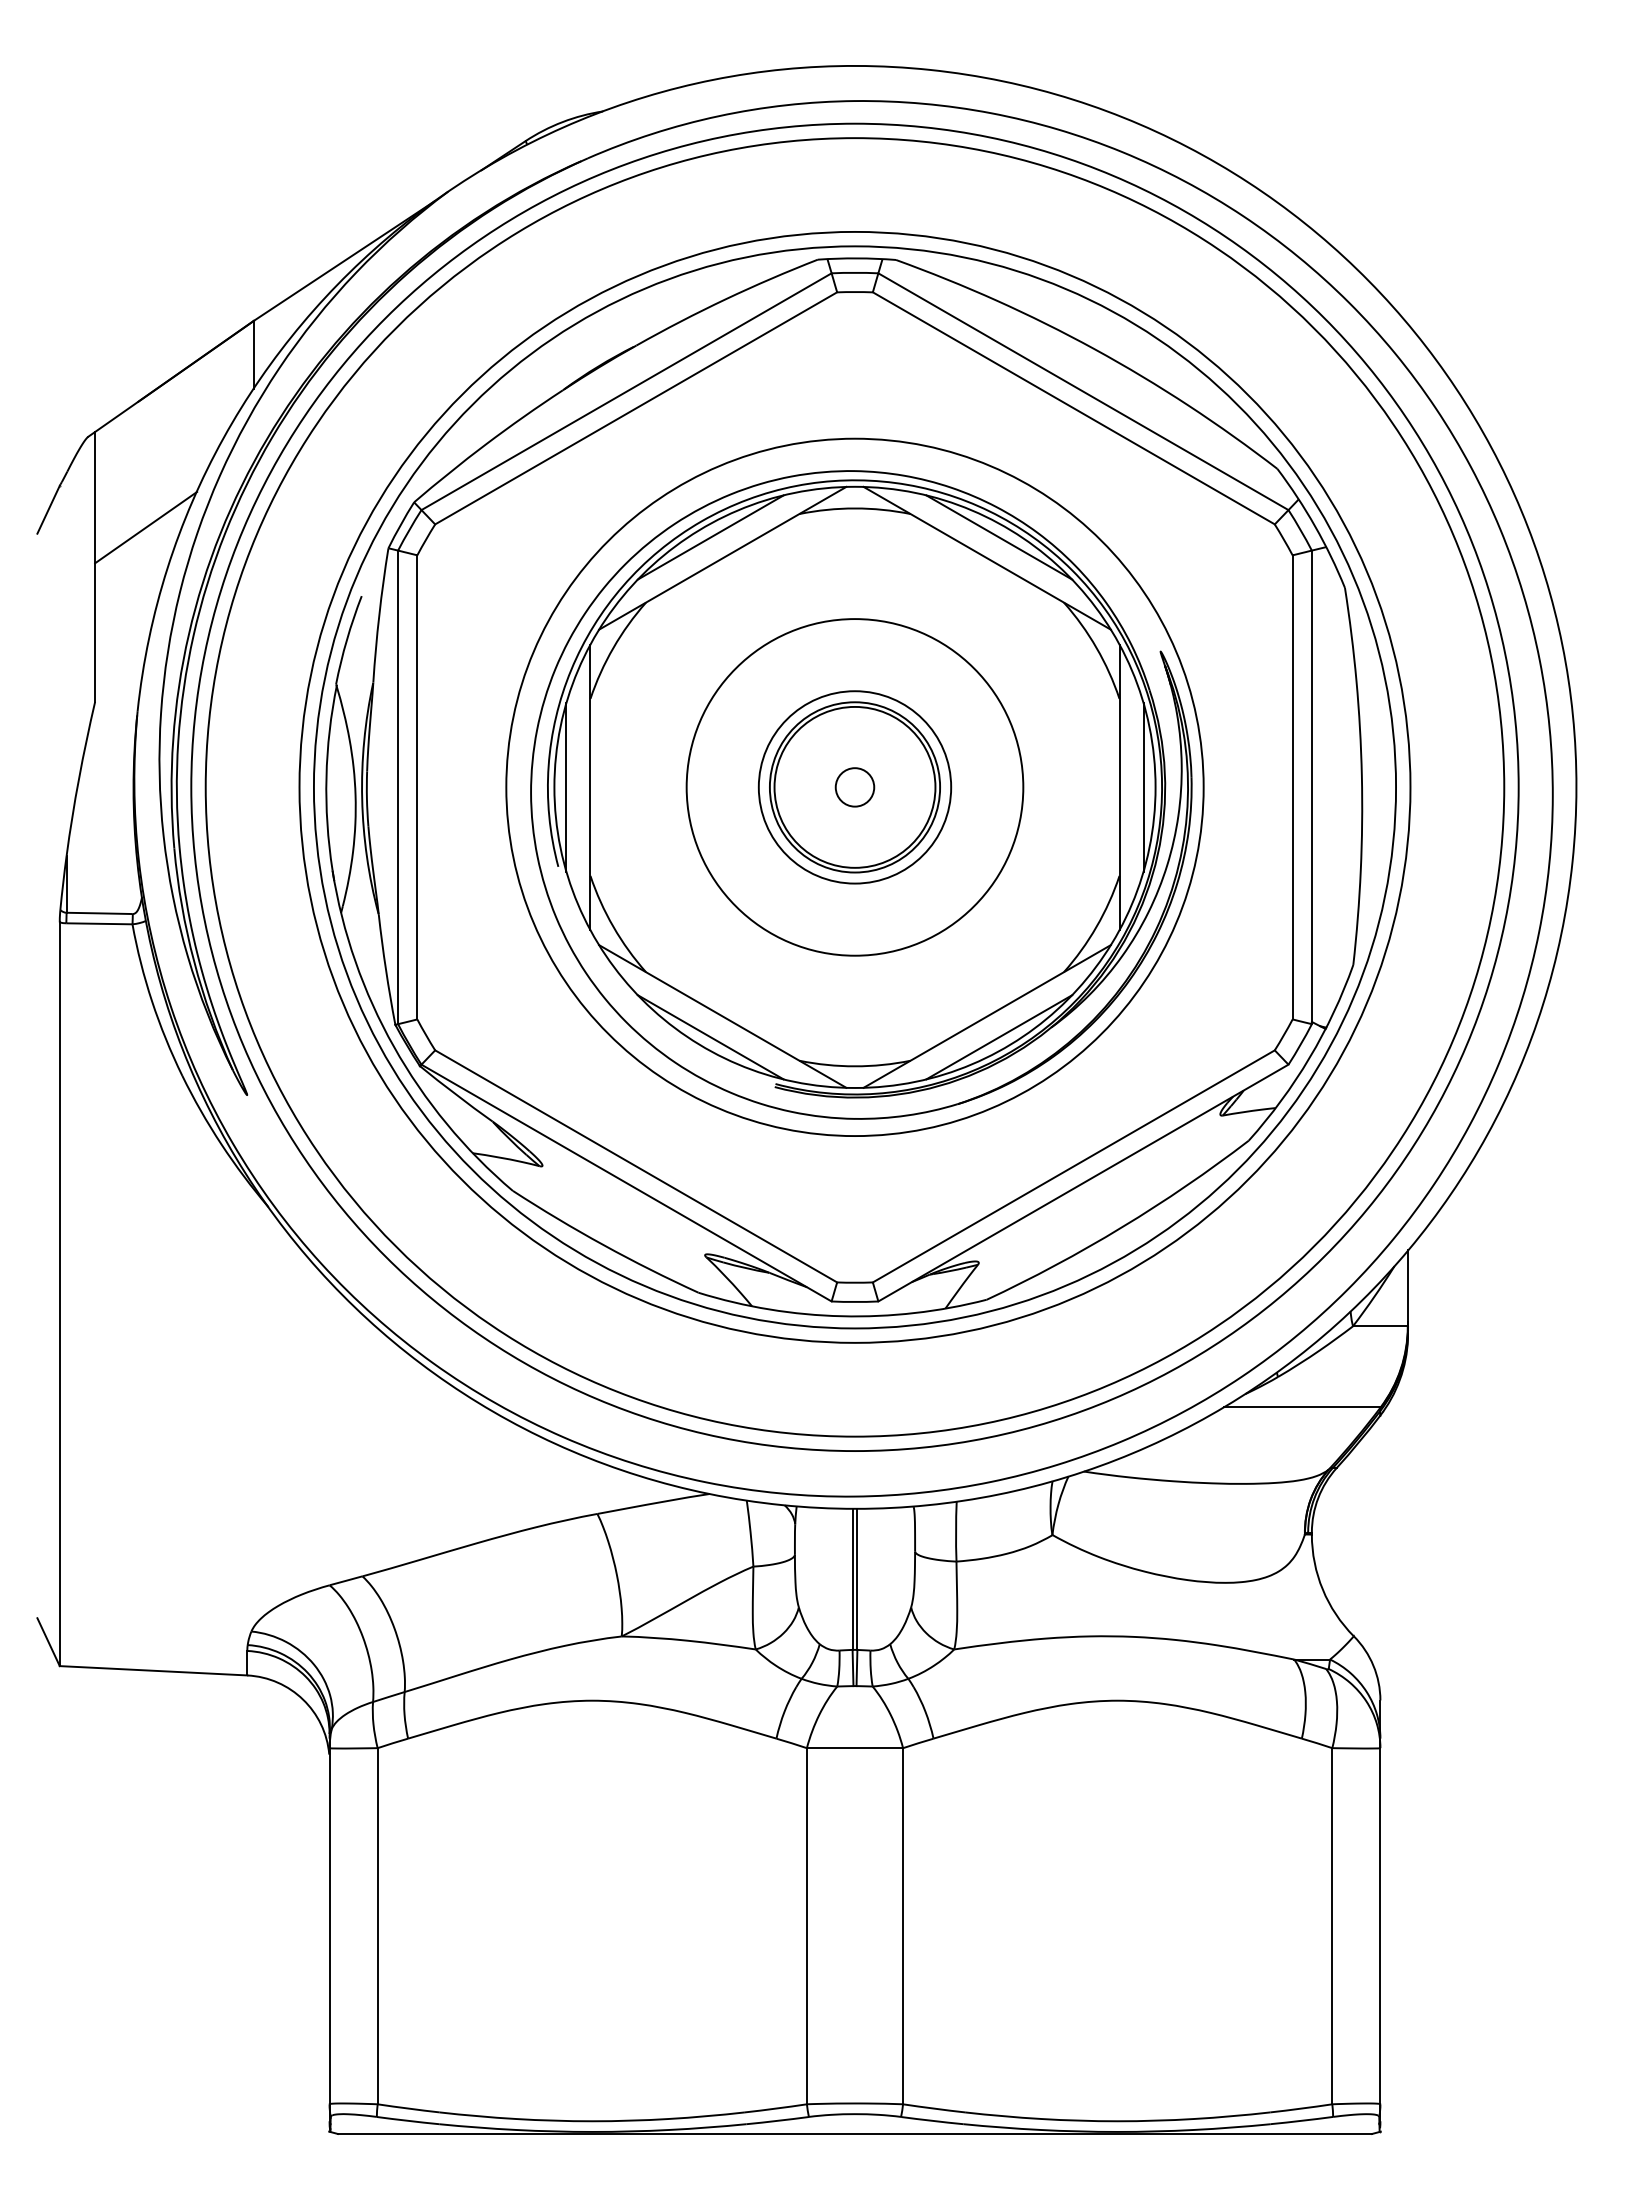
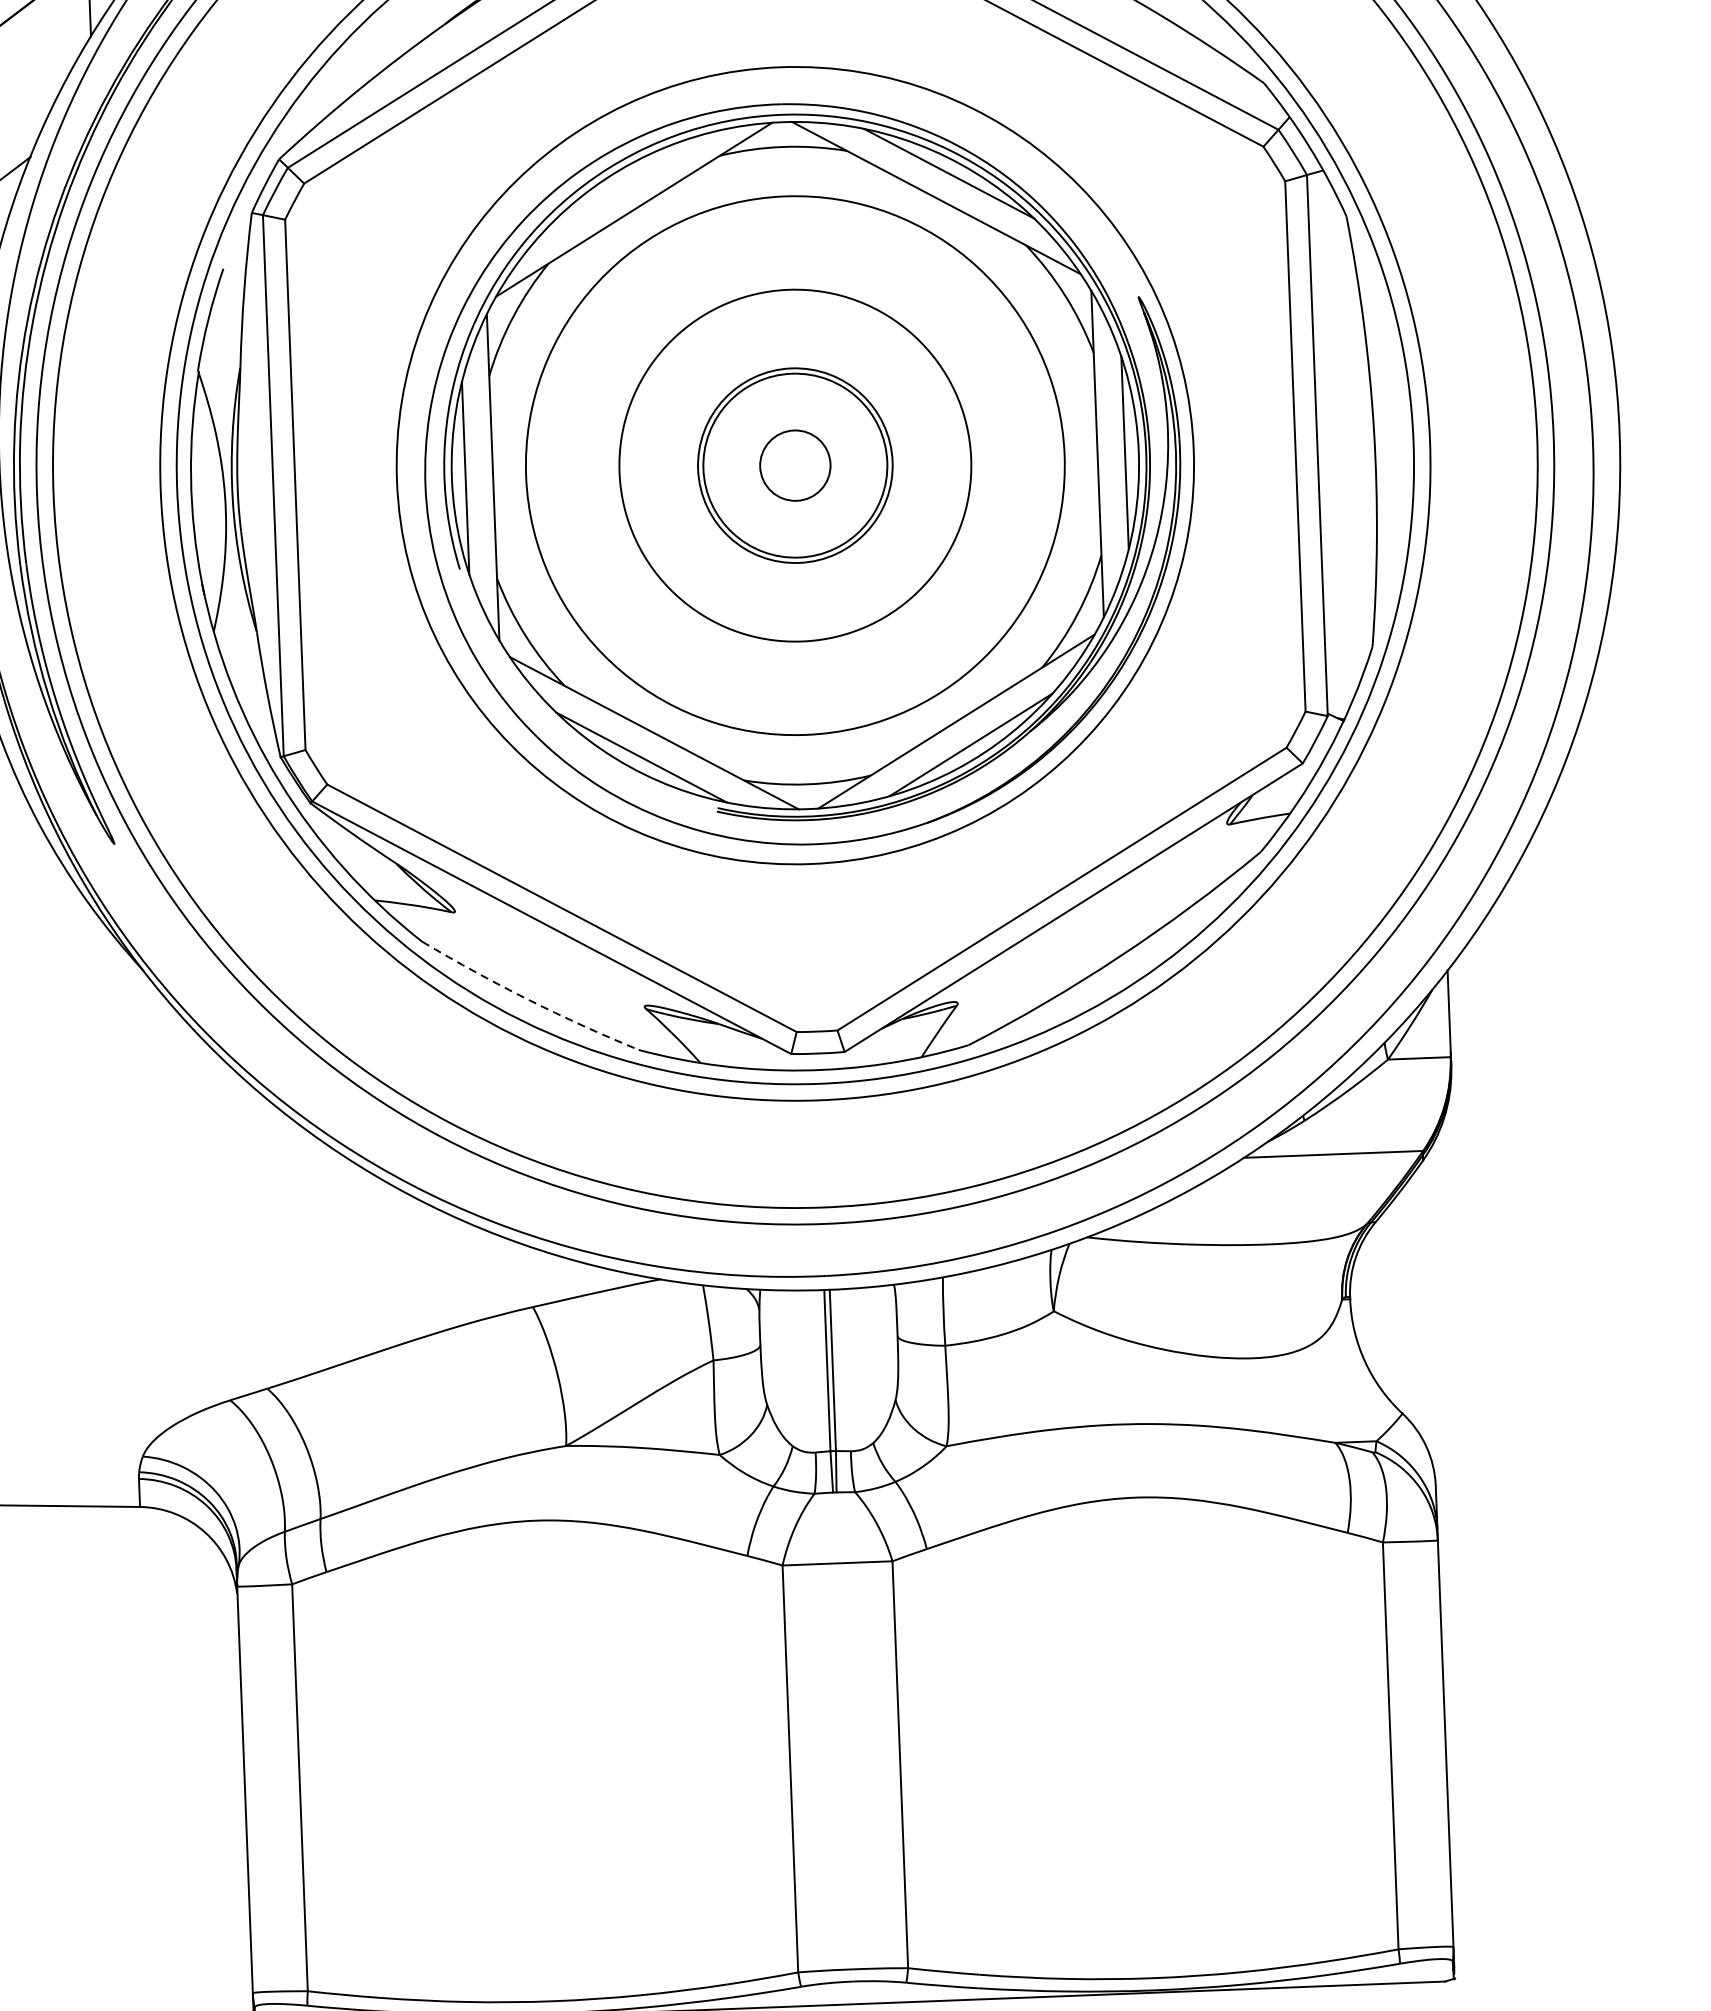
line: (710, 537) -> (619, 186), removed
circle: (854, 787) -> (794, 465), size x1.4
circle: (854, 787) -> (794, 465), size x1.6
circle: (854, 787) -> (794, 465), size x1.6
arc: (603, 1245) -> (528, 1000), solid -> dashed

